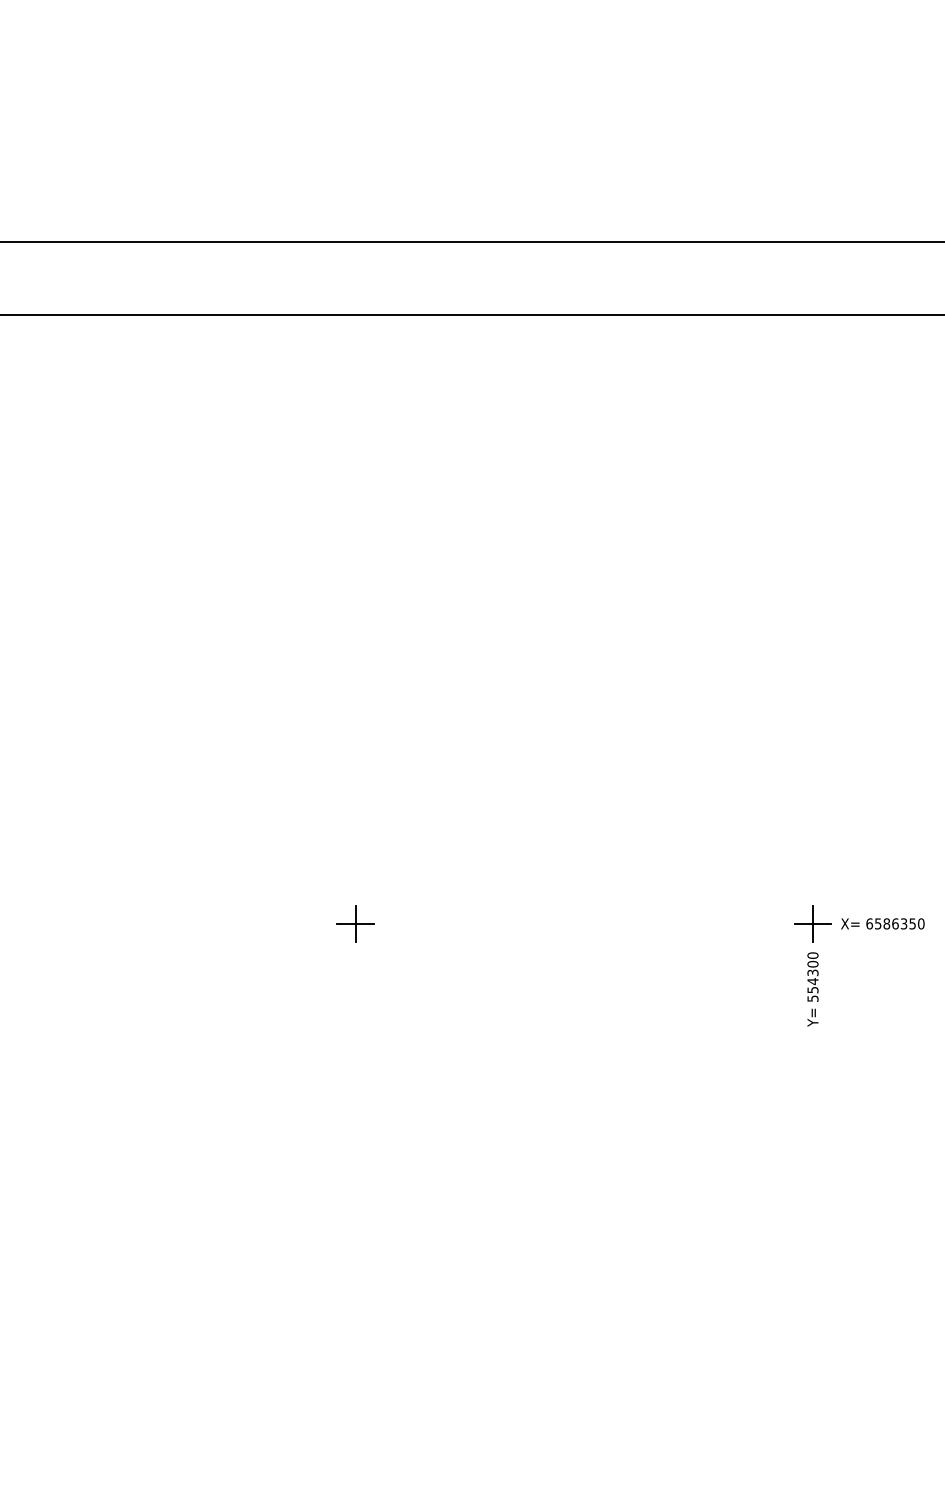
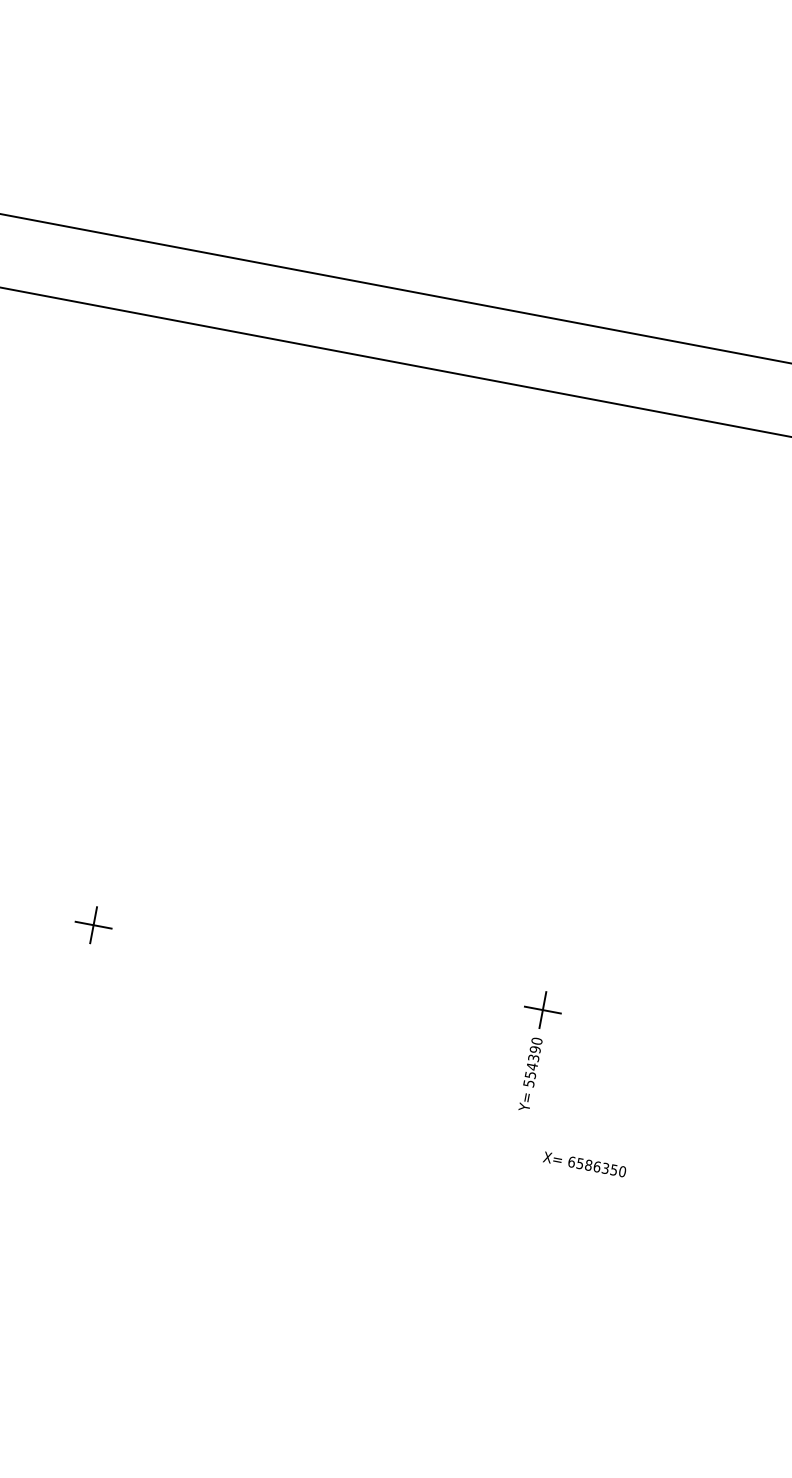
text: (882, 923) -> (584, 1164), moved
text: (812, 964) -> (534, 1049), 554300 -> 554390

